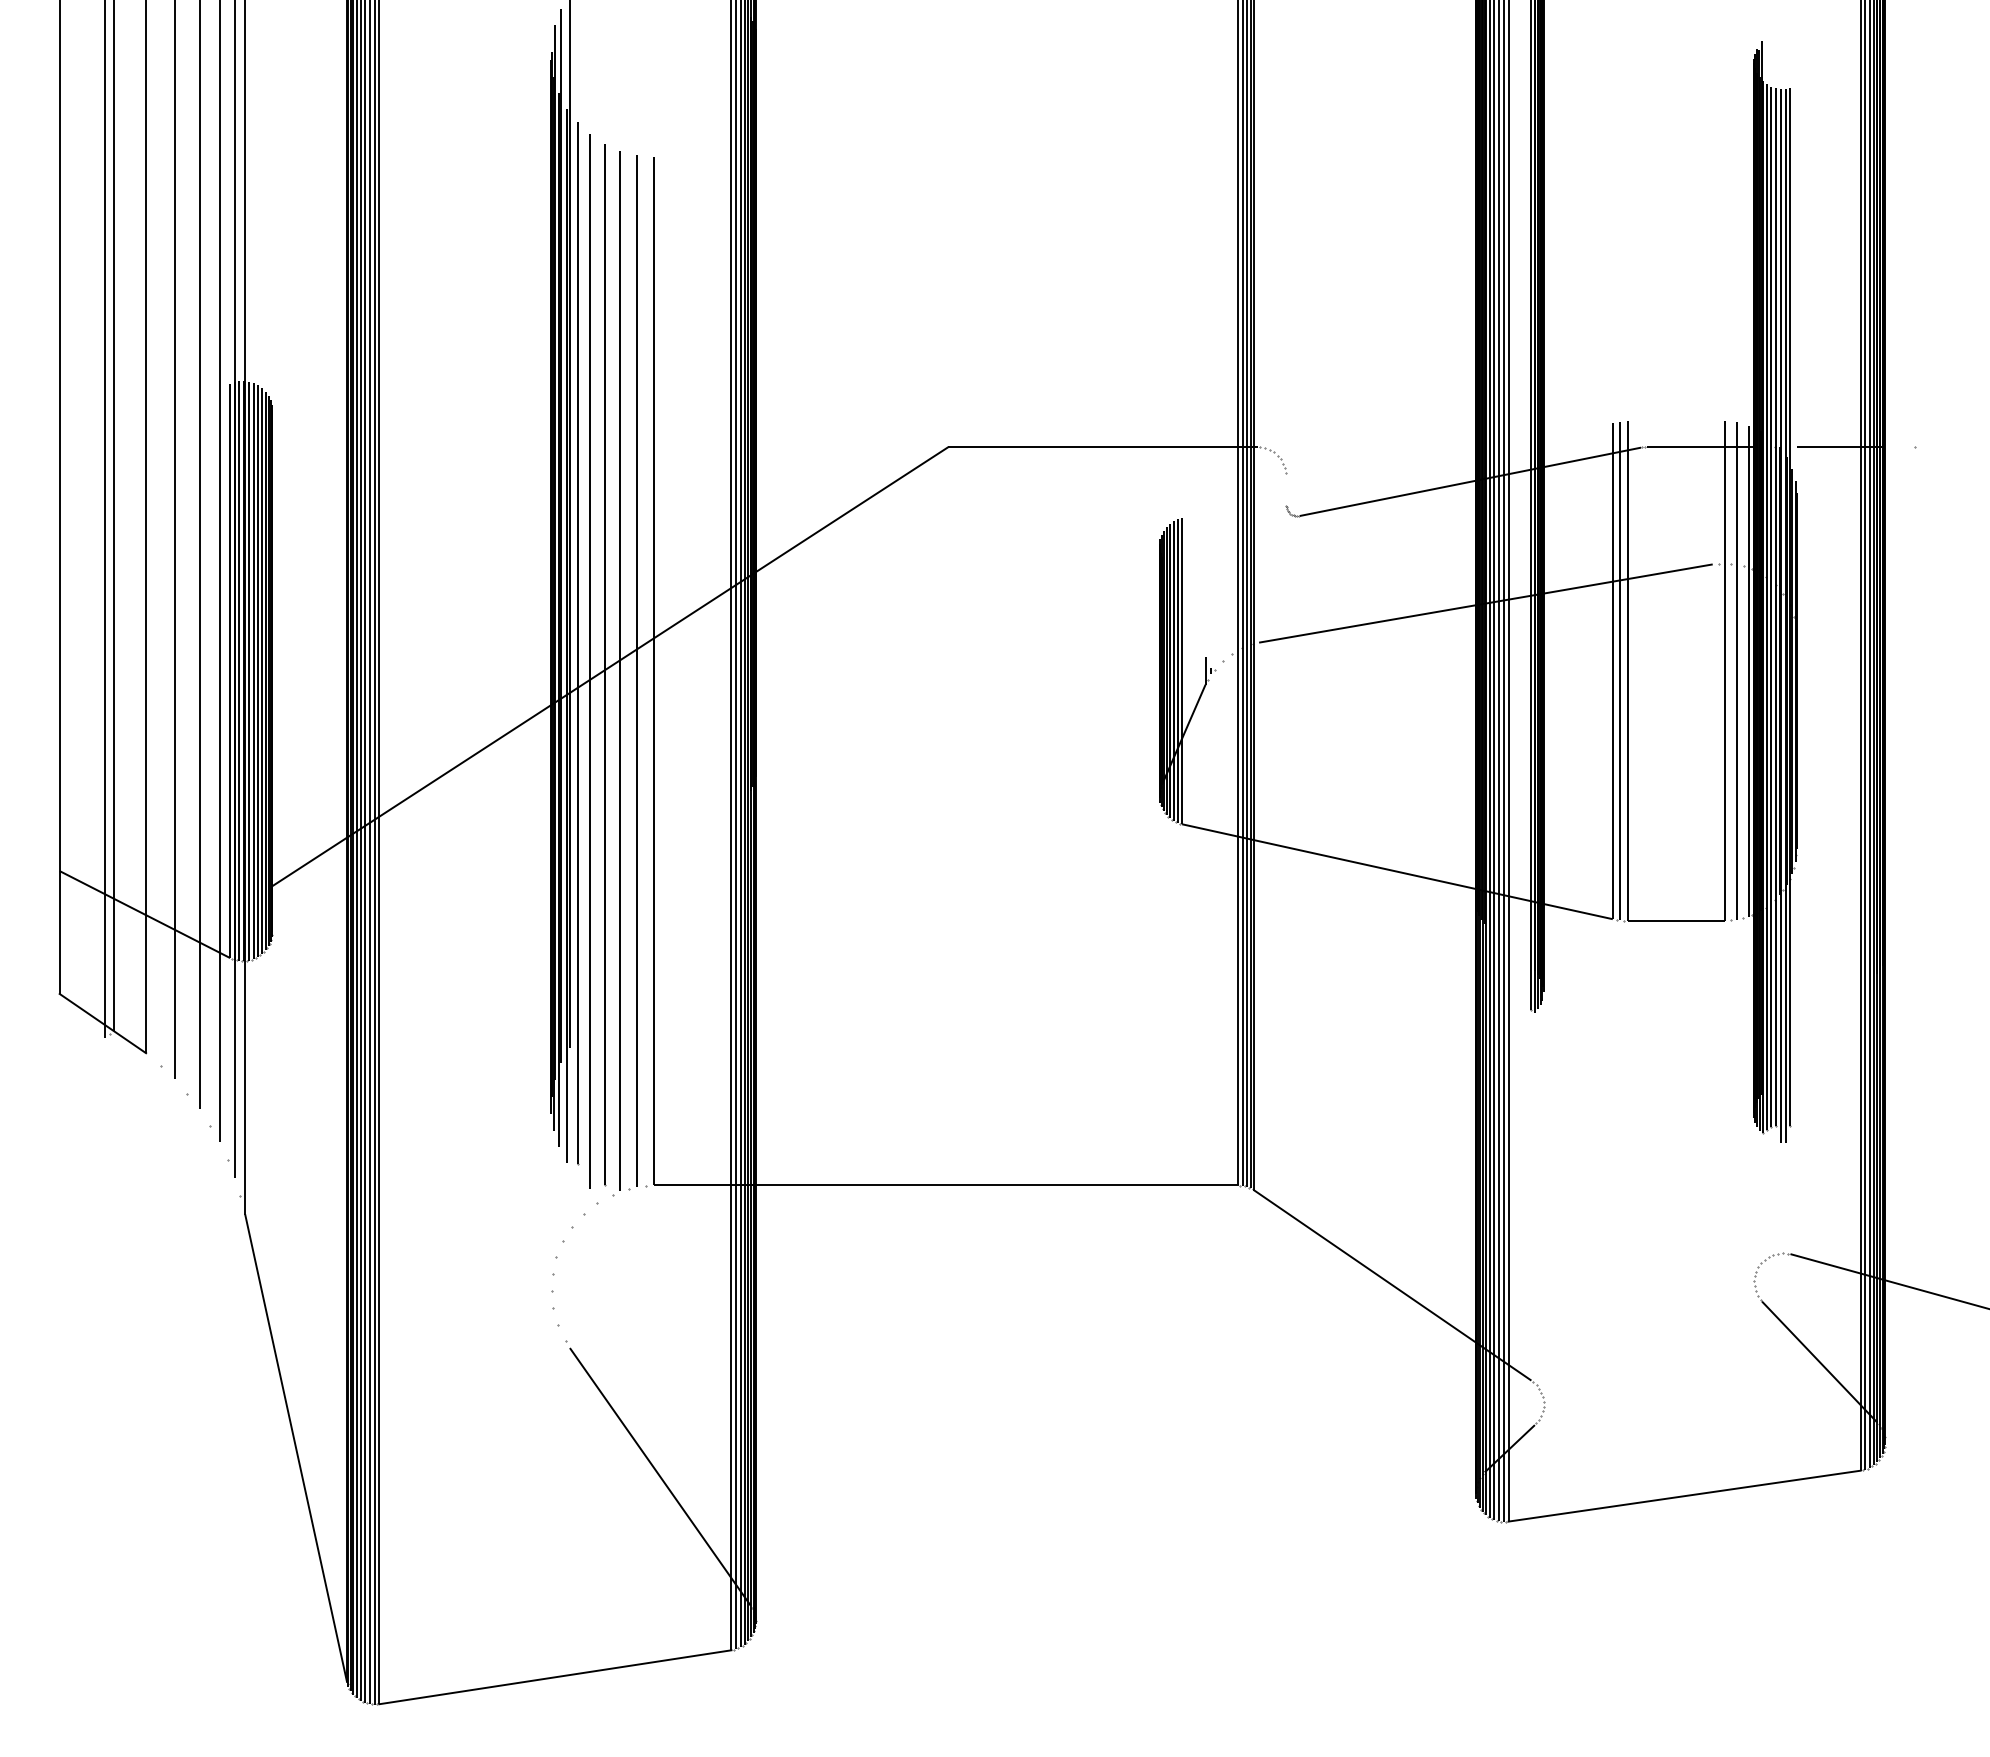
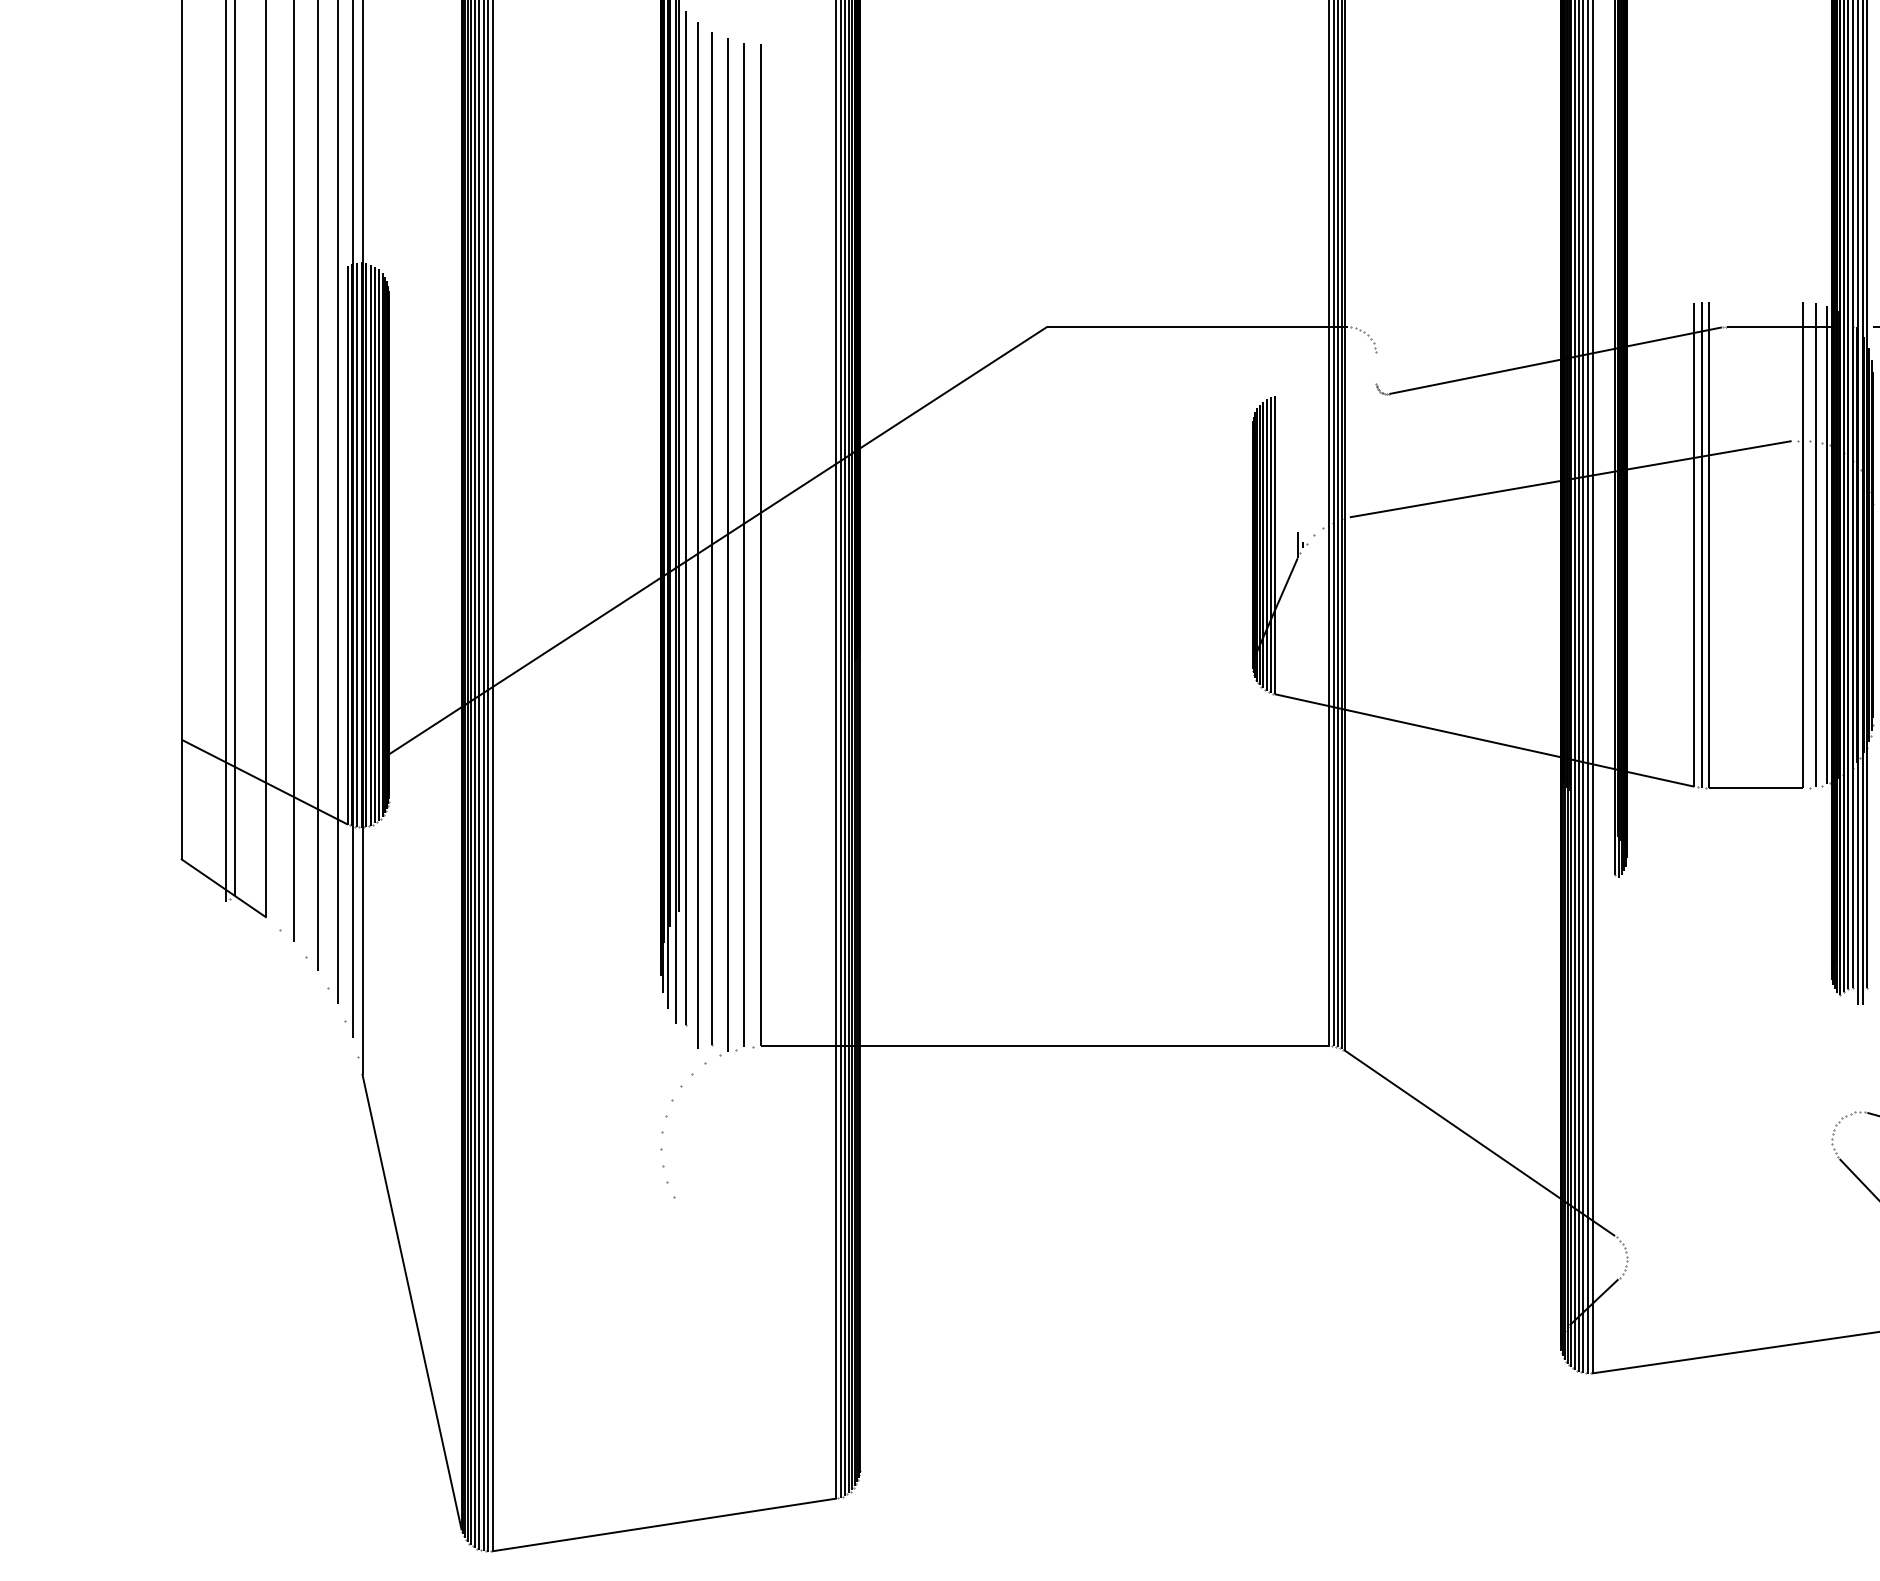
line: (659, 1476) -> (765, 1329), removed

